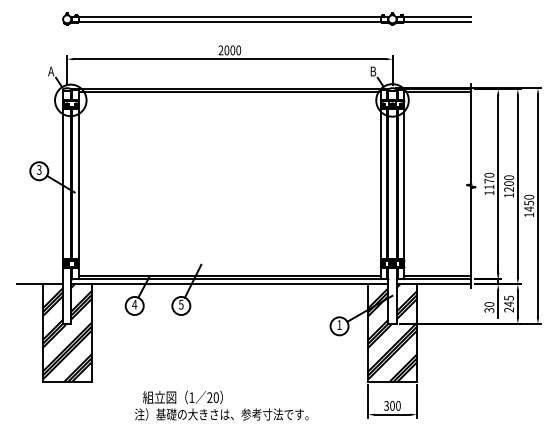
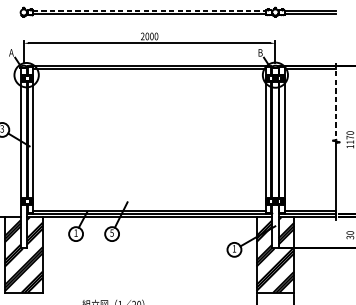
line: (229, 16) -> (149, 10), solid -> dashed
line: (471, 134) -> (336, 101), solid -> dashed
text: (134, 304) -> (75, 232), 4 -> 1

